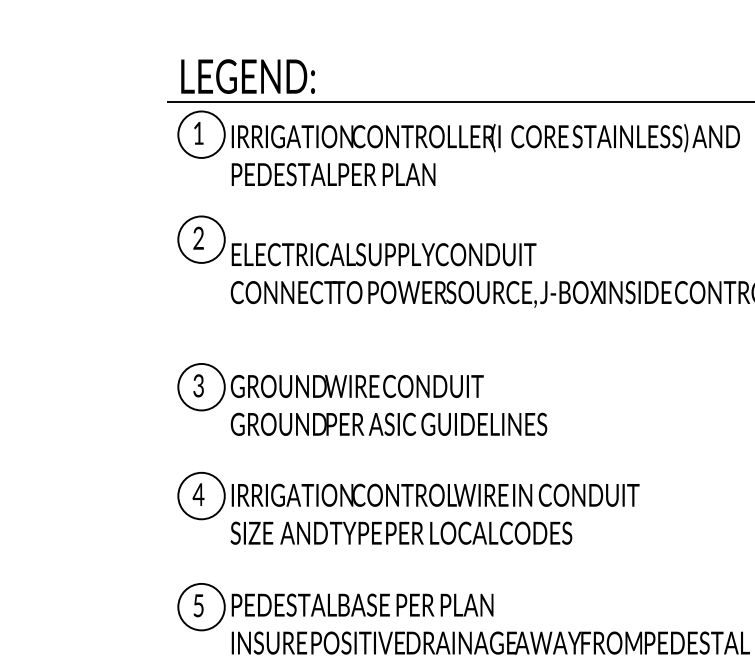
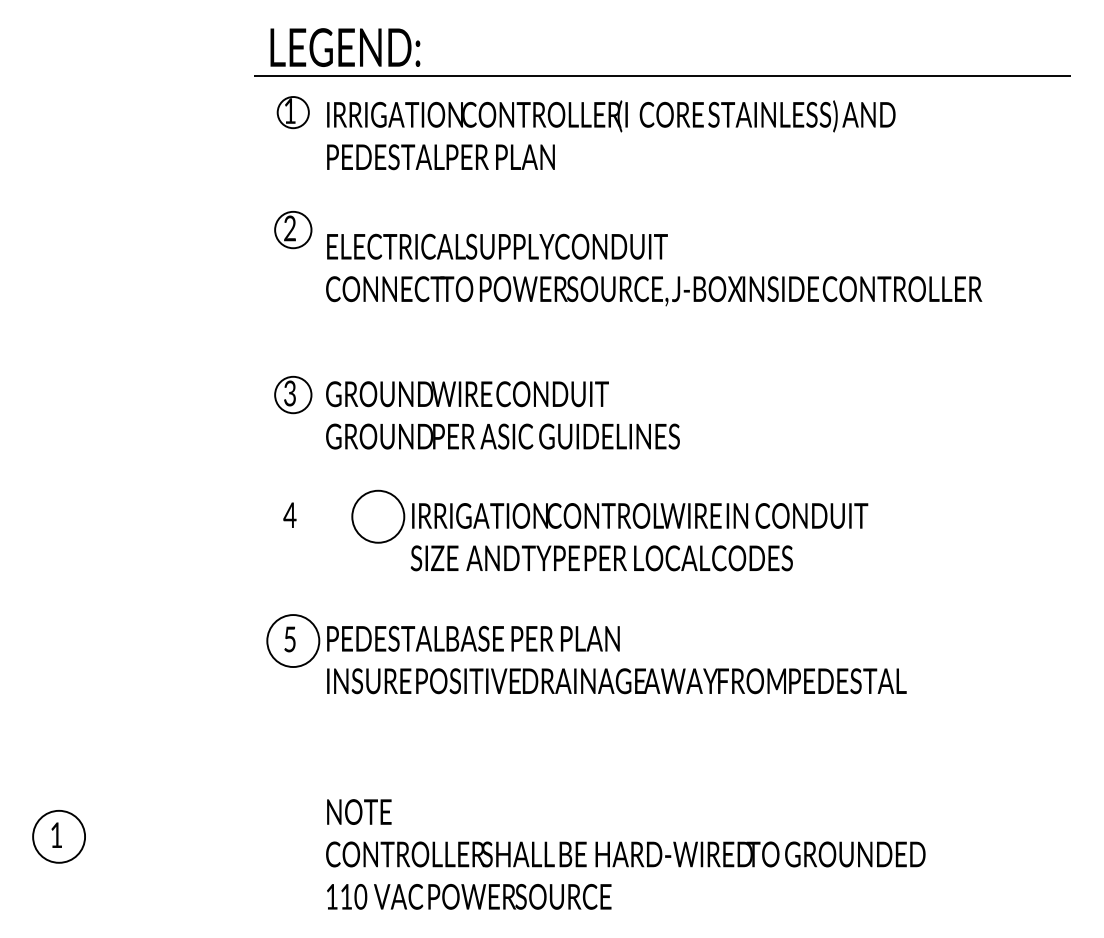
circle: (201, 134) -> (293, 112), size x0.6
circle: (201, 240) -> (293, 230), size x0.7
circle: (201, 387) -> (293, 395), size x0.7
part: (408, 508) -> (609, 530), moved

